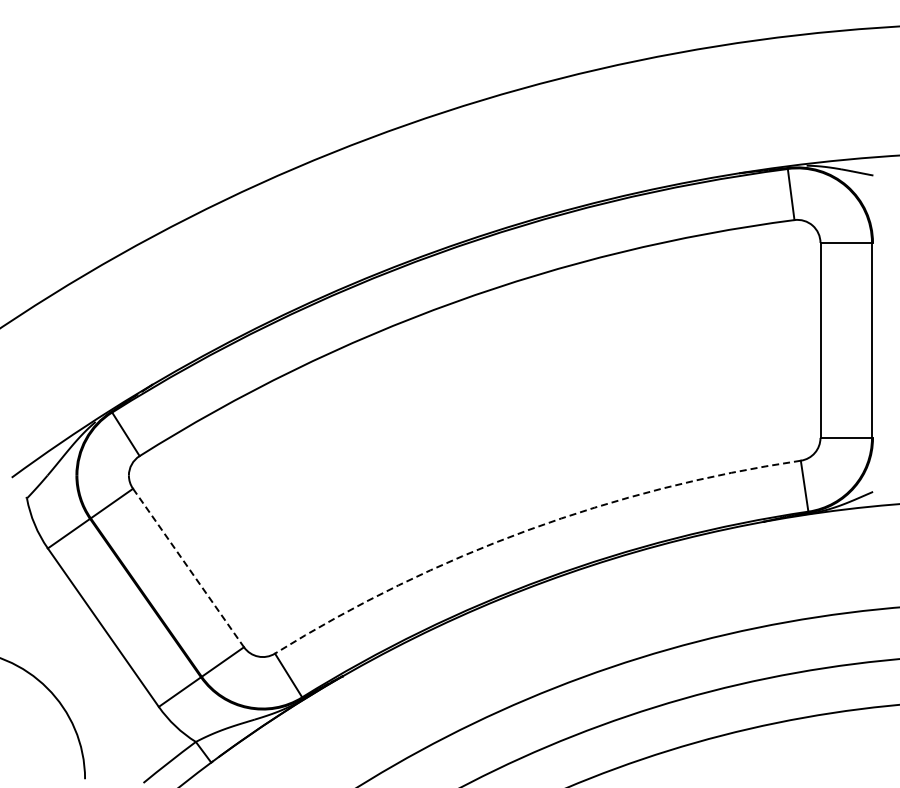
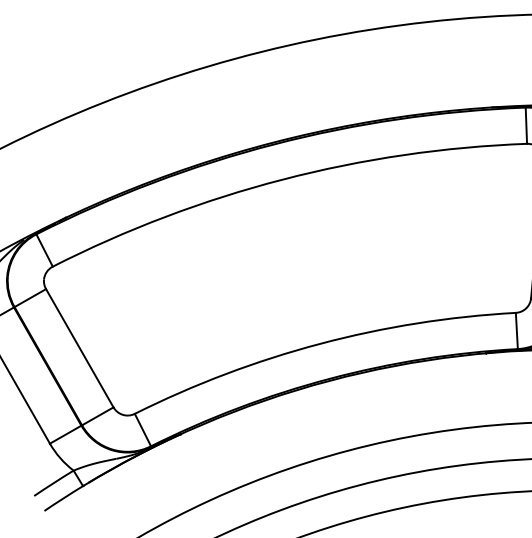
arc: (528, 530) -> (320, 344), dashed -> solid
line: (188, 568) -> (79, 348), dashed -> solid

